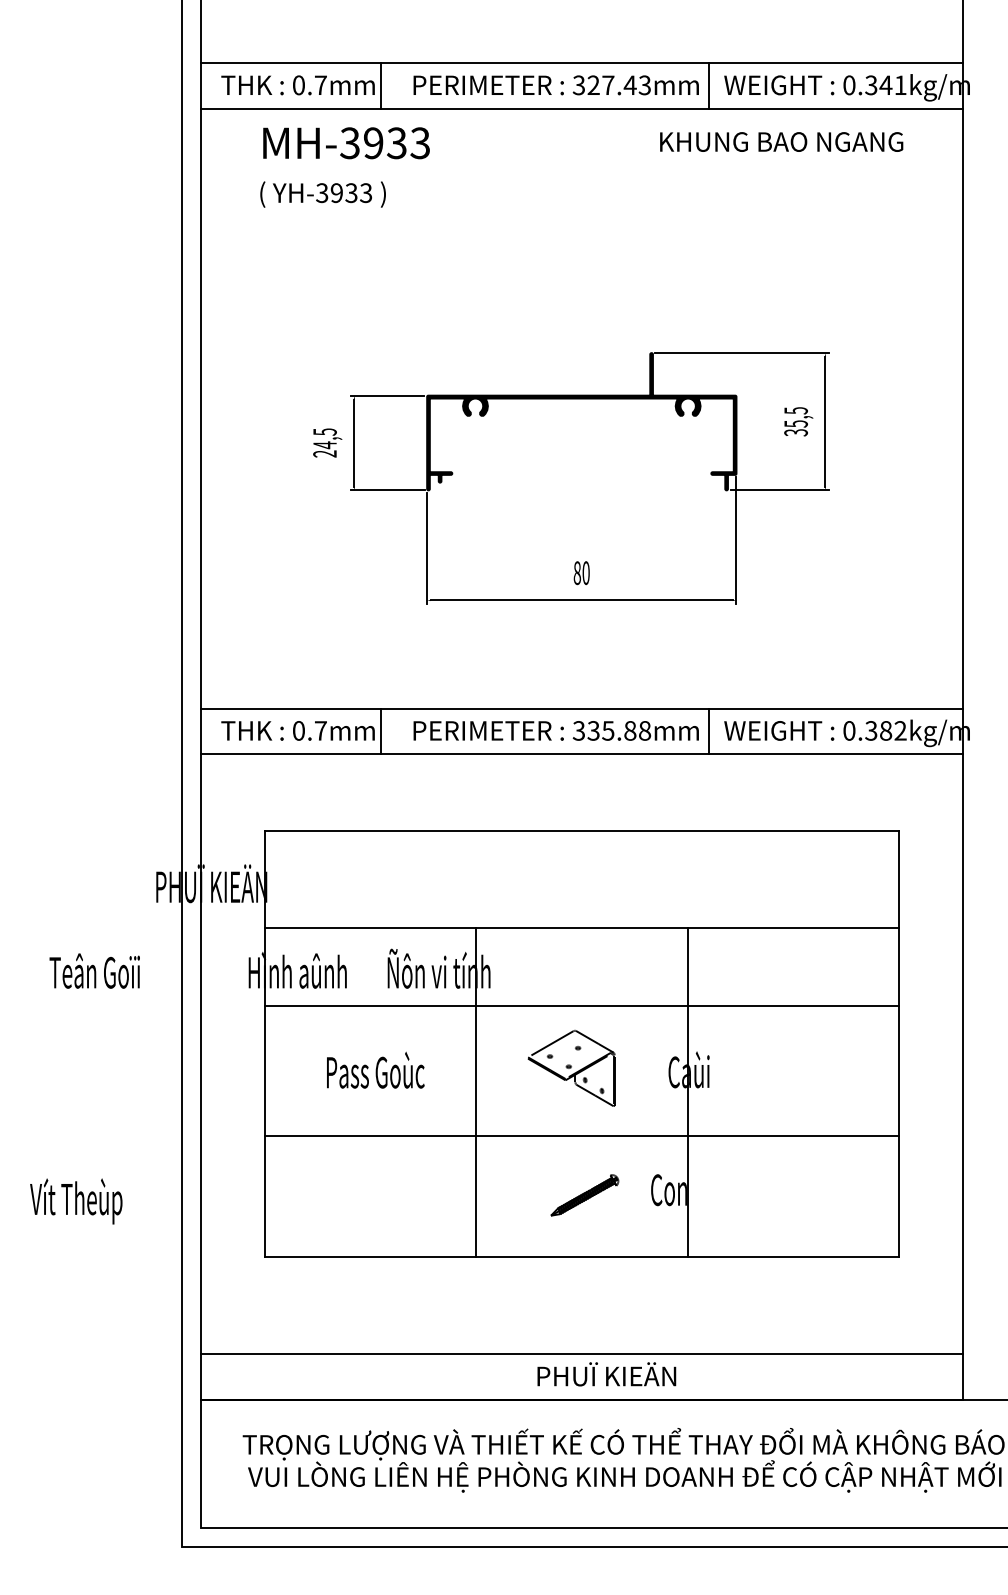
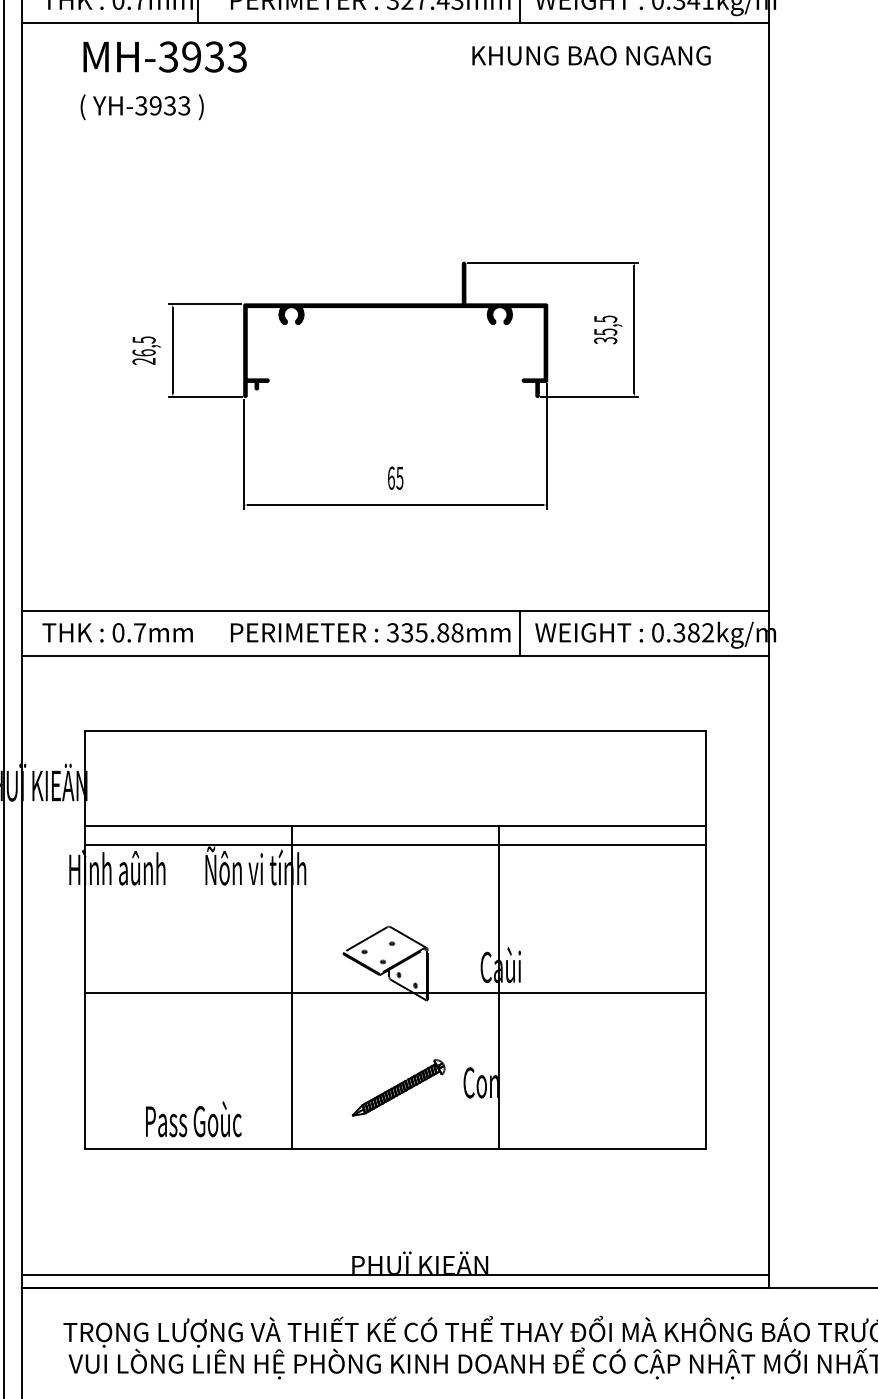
text: (324, 445) -> (143, 353), 24,5 -> 26,5
text: (581, 572) -> (395, 477), 80 -> 65
line: (380, 731) -> (198, 633), removed
line: (581, 1006) -> (395, 845), moved
text: (375, 1069) -> (193, 1118), moved
line: (581, 1135) -> (395, 993), moved
part: (584, 1195) -> (398, 1088), size x1.4
line: (581, 1354) -> (395, 1275), moved

